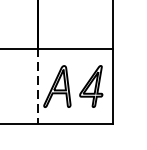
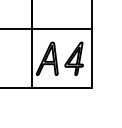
line: (38, 86) -> (32, 58), dashed -> solid

